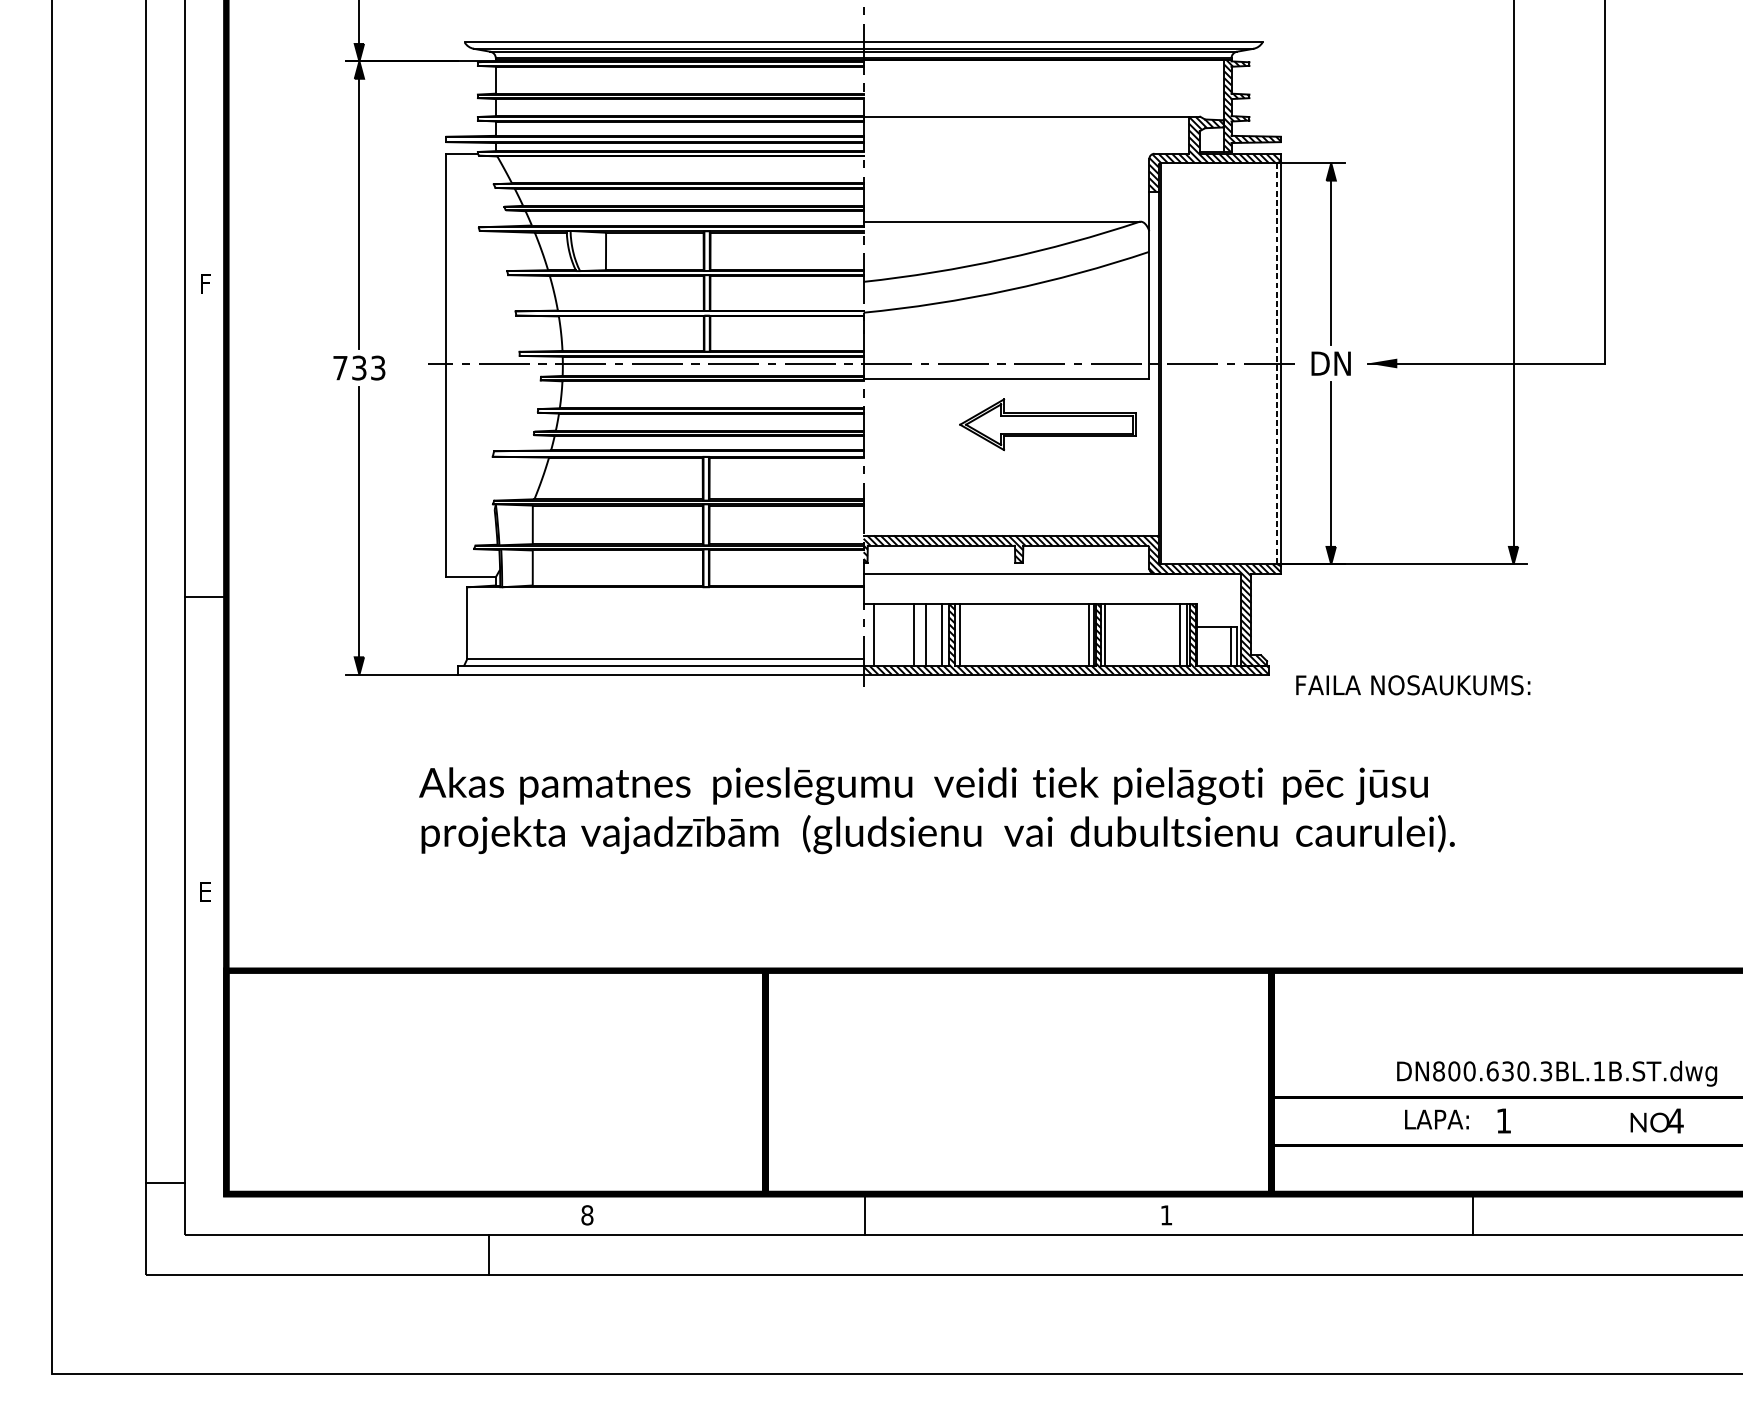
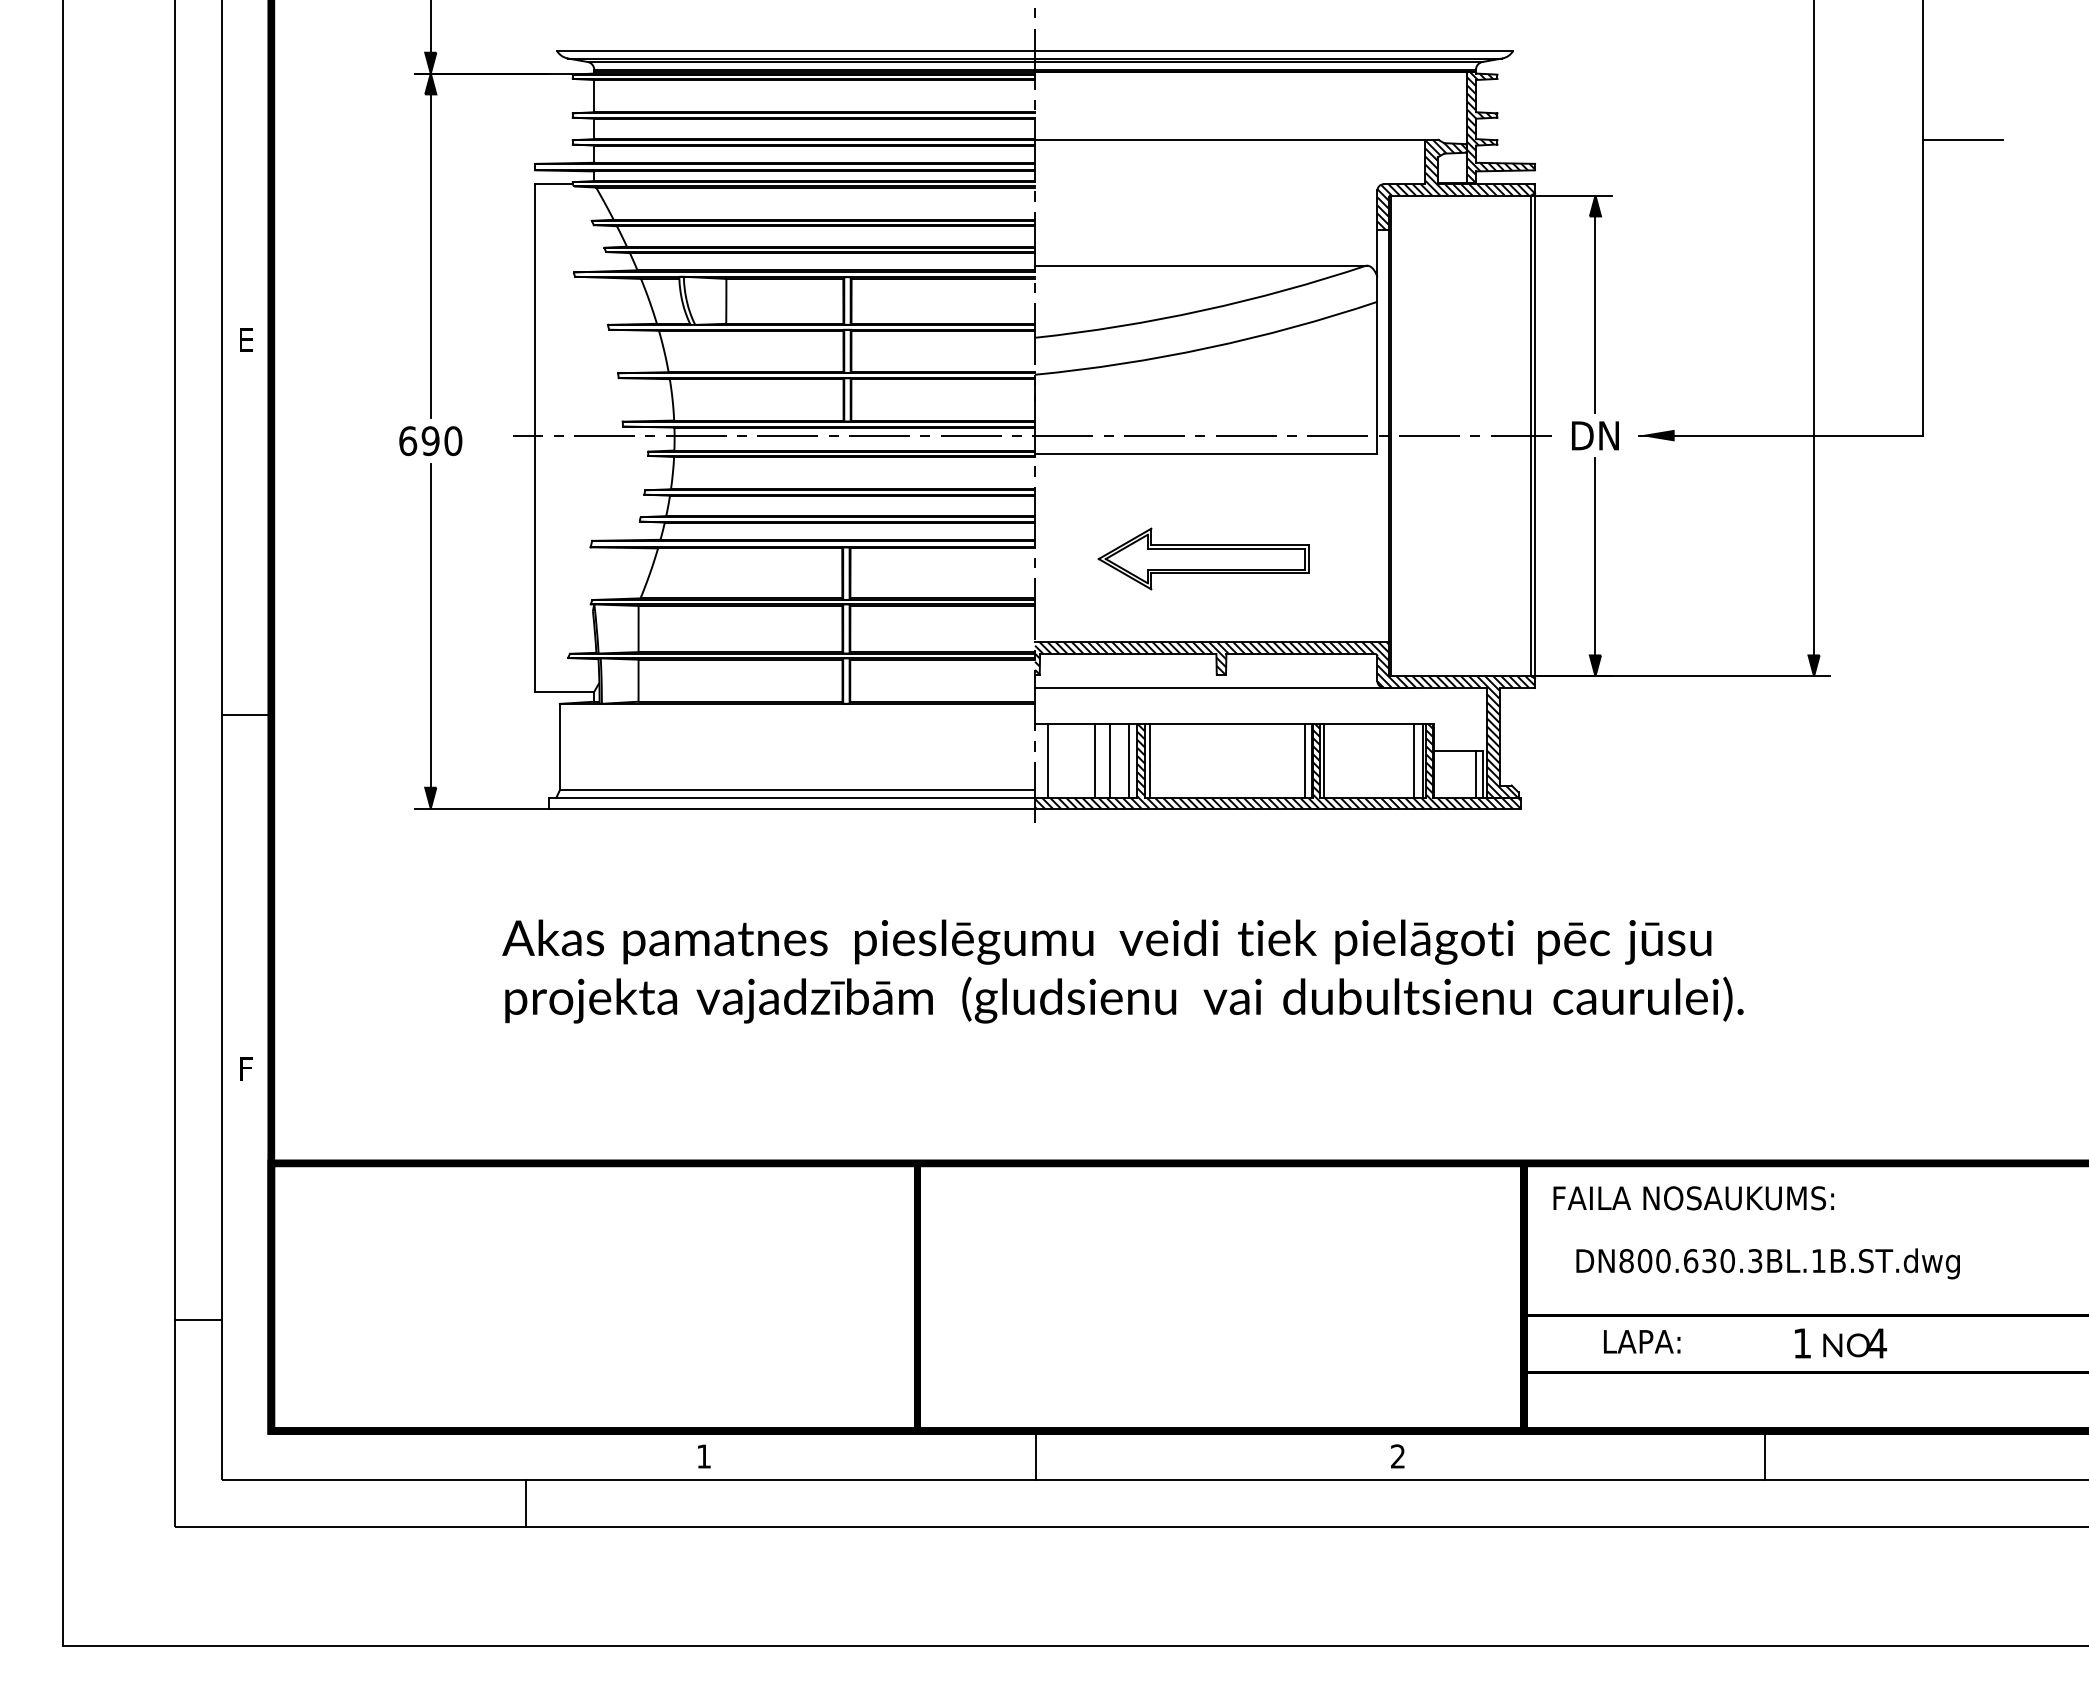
line: (1637, 117) -> (1962, 140), added
text: (206, 284) -> (247, 341), F -> E
line: (1277, 364) -> (1530, 436), dashed -> solid
text: (359, 368) -> (430, 441), 733 -> 690
part: (1047, 424) -> (1203, 558), moved
text: (1413, 685) -> (1693, 1198), moved
text: (206, 893) -> (247, 1070), E -> F
text: (1556, 1073) -> (1767, 1263), moved
text: (1437, 1119) -> (1642, 1341), moved
text: (1656, 1121) -> (1854, 1343), moved
line: (164, 1182) -> (197, 1319), moved
text: (586, 1215) -> (703, 1456), 8 -> 1
text: (1166, 1215) -> (1397, 1456), 1 -> 2
line: (489, 1254) -> (526, 1503), moved

